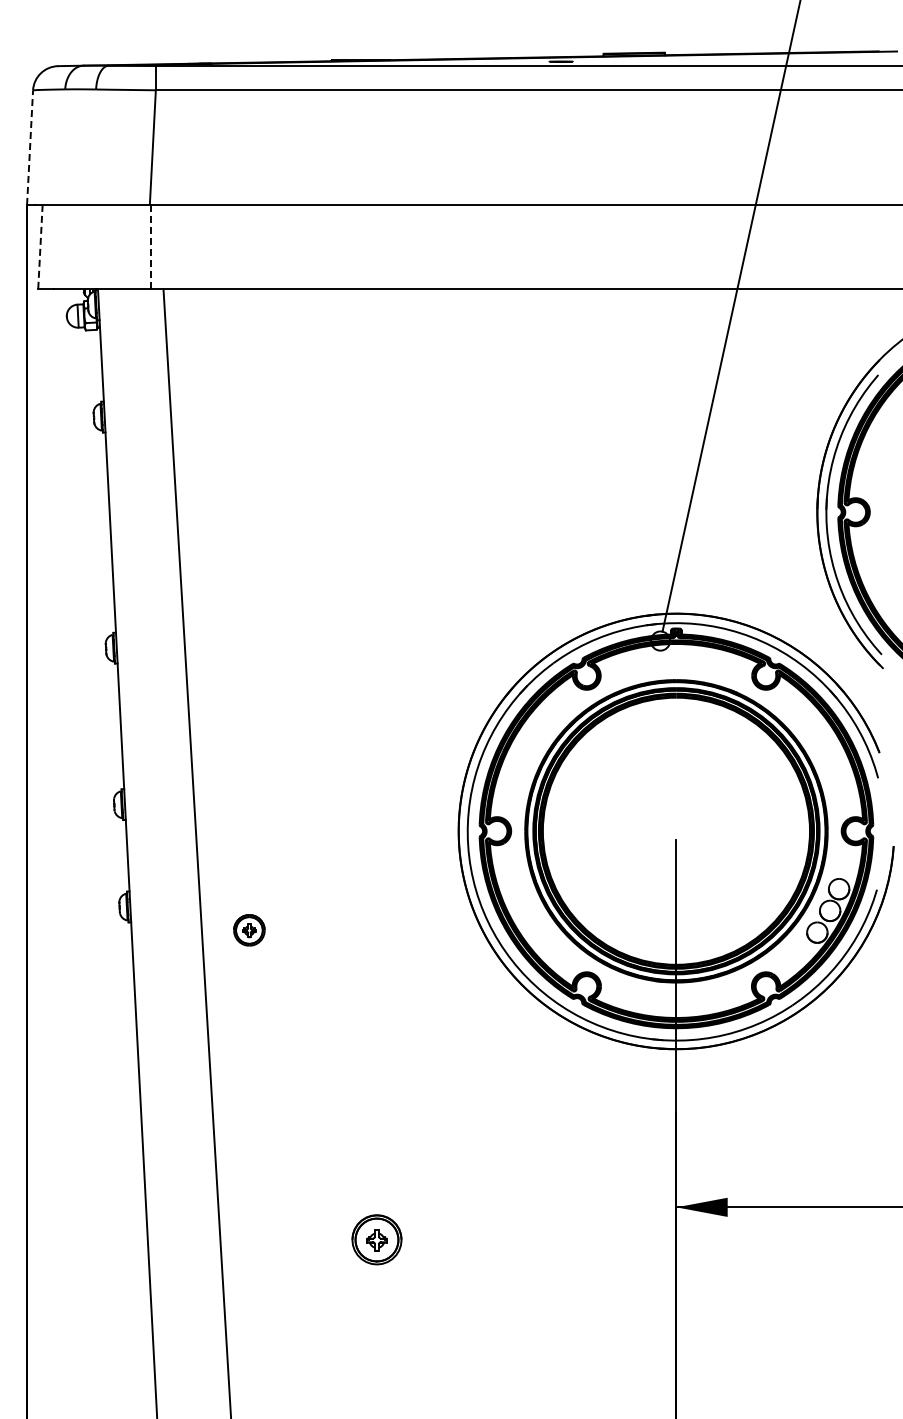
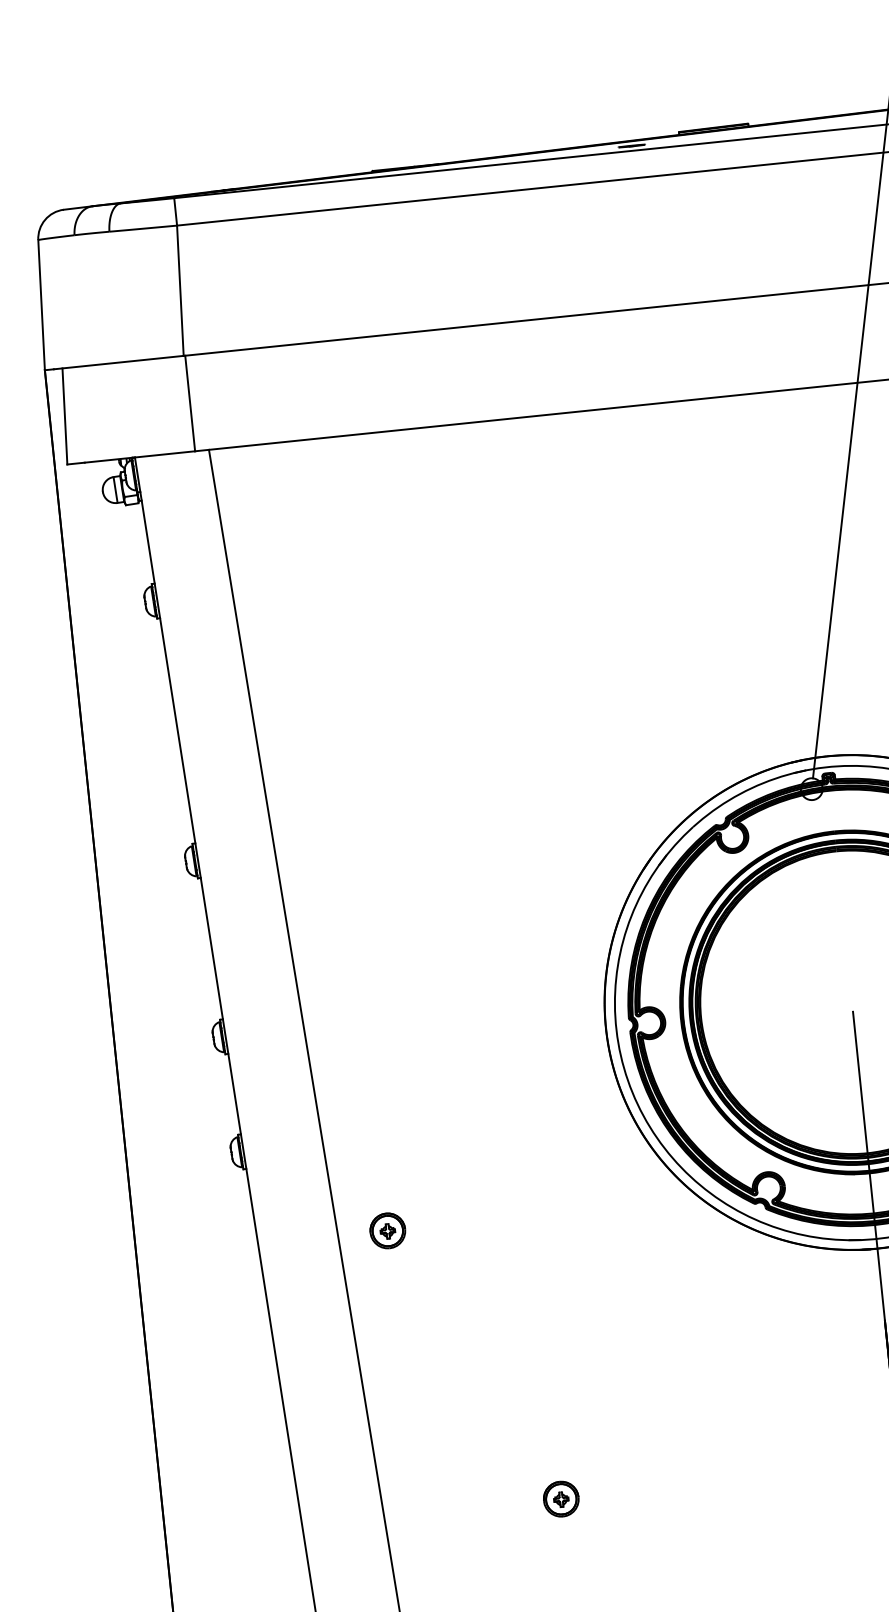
line: (30, 147) -> (42, 304), dashed -> solid
line: (151, 246) -> (190, 402), dashed -> solid
line: (40, 247) -> (65, 416), dashed -> solid
part: (249, 930) -> (387, 1231), moved
part: (376, 1239) -> (560, 1498), size x0.62

